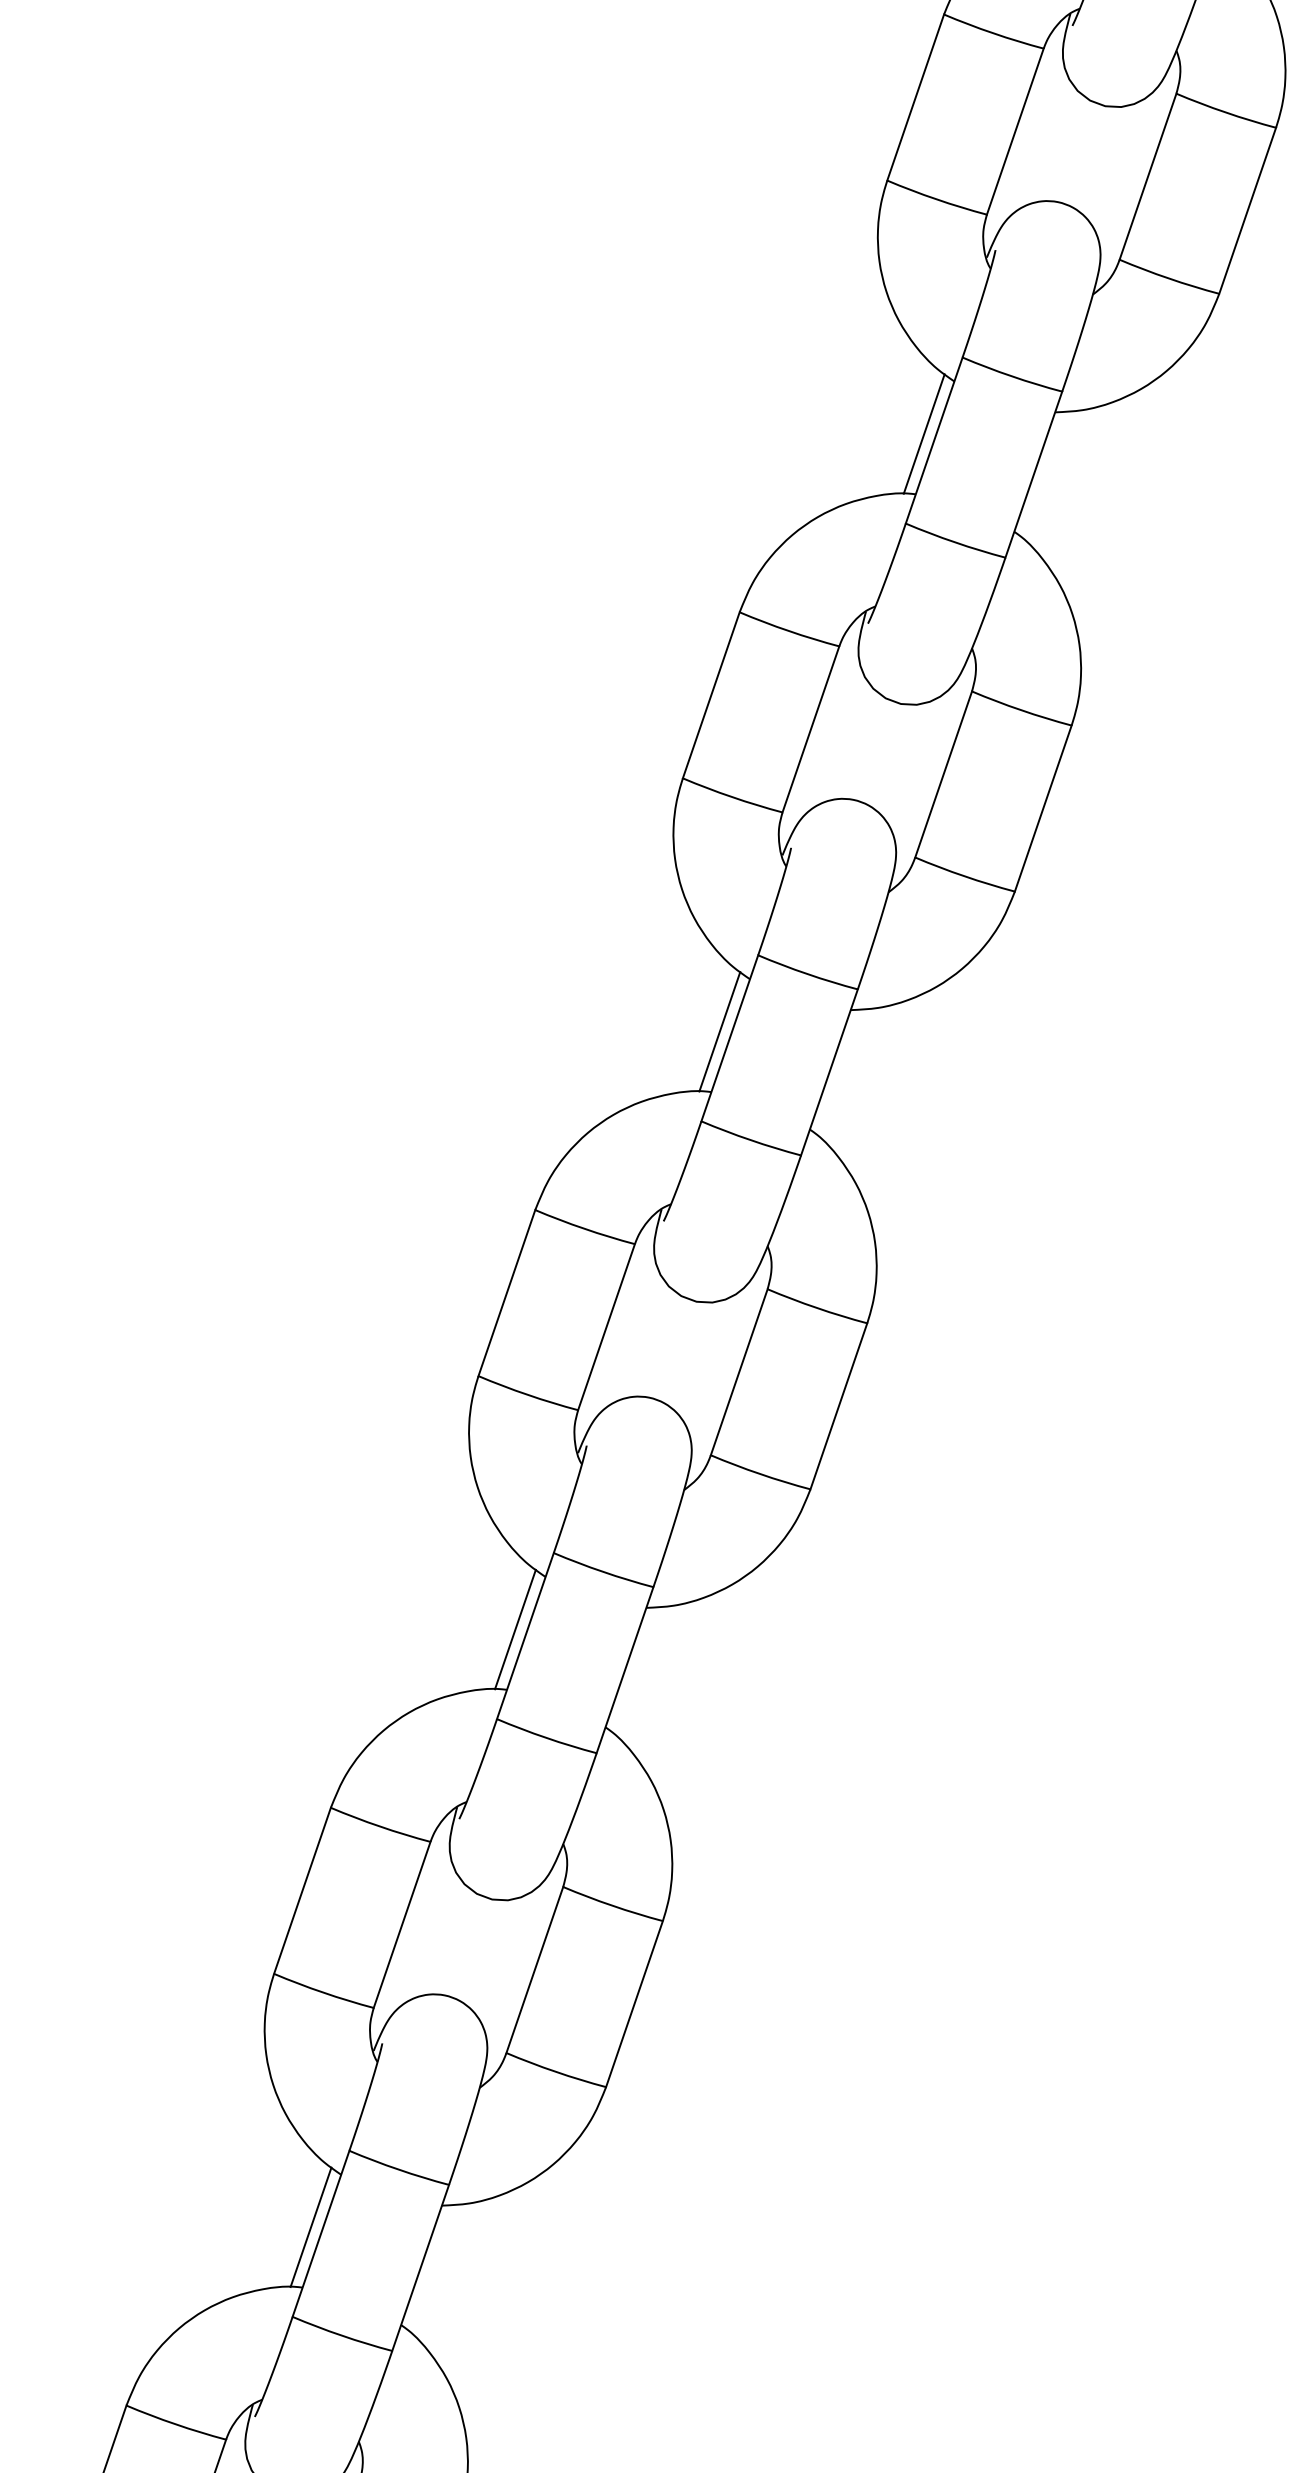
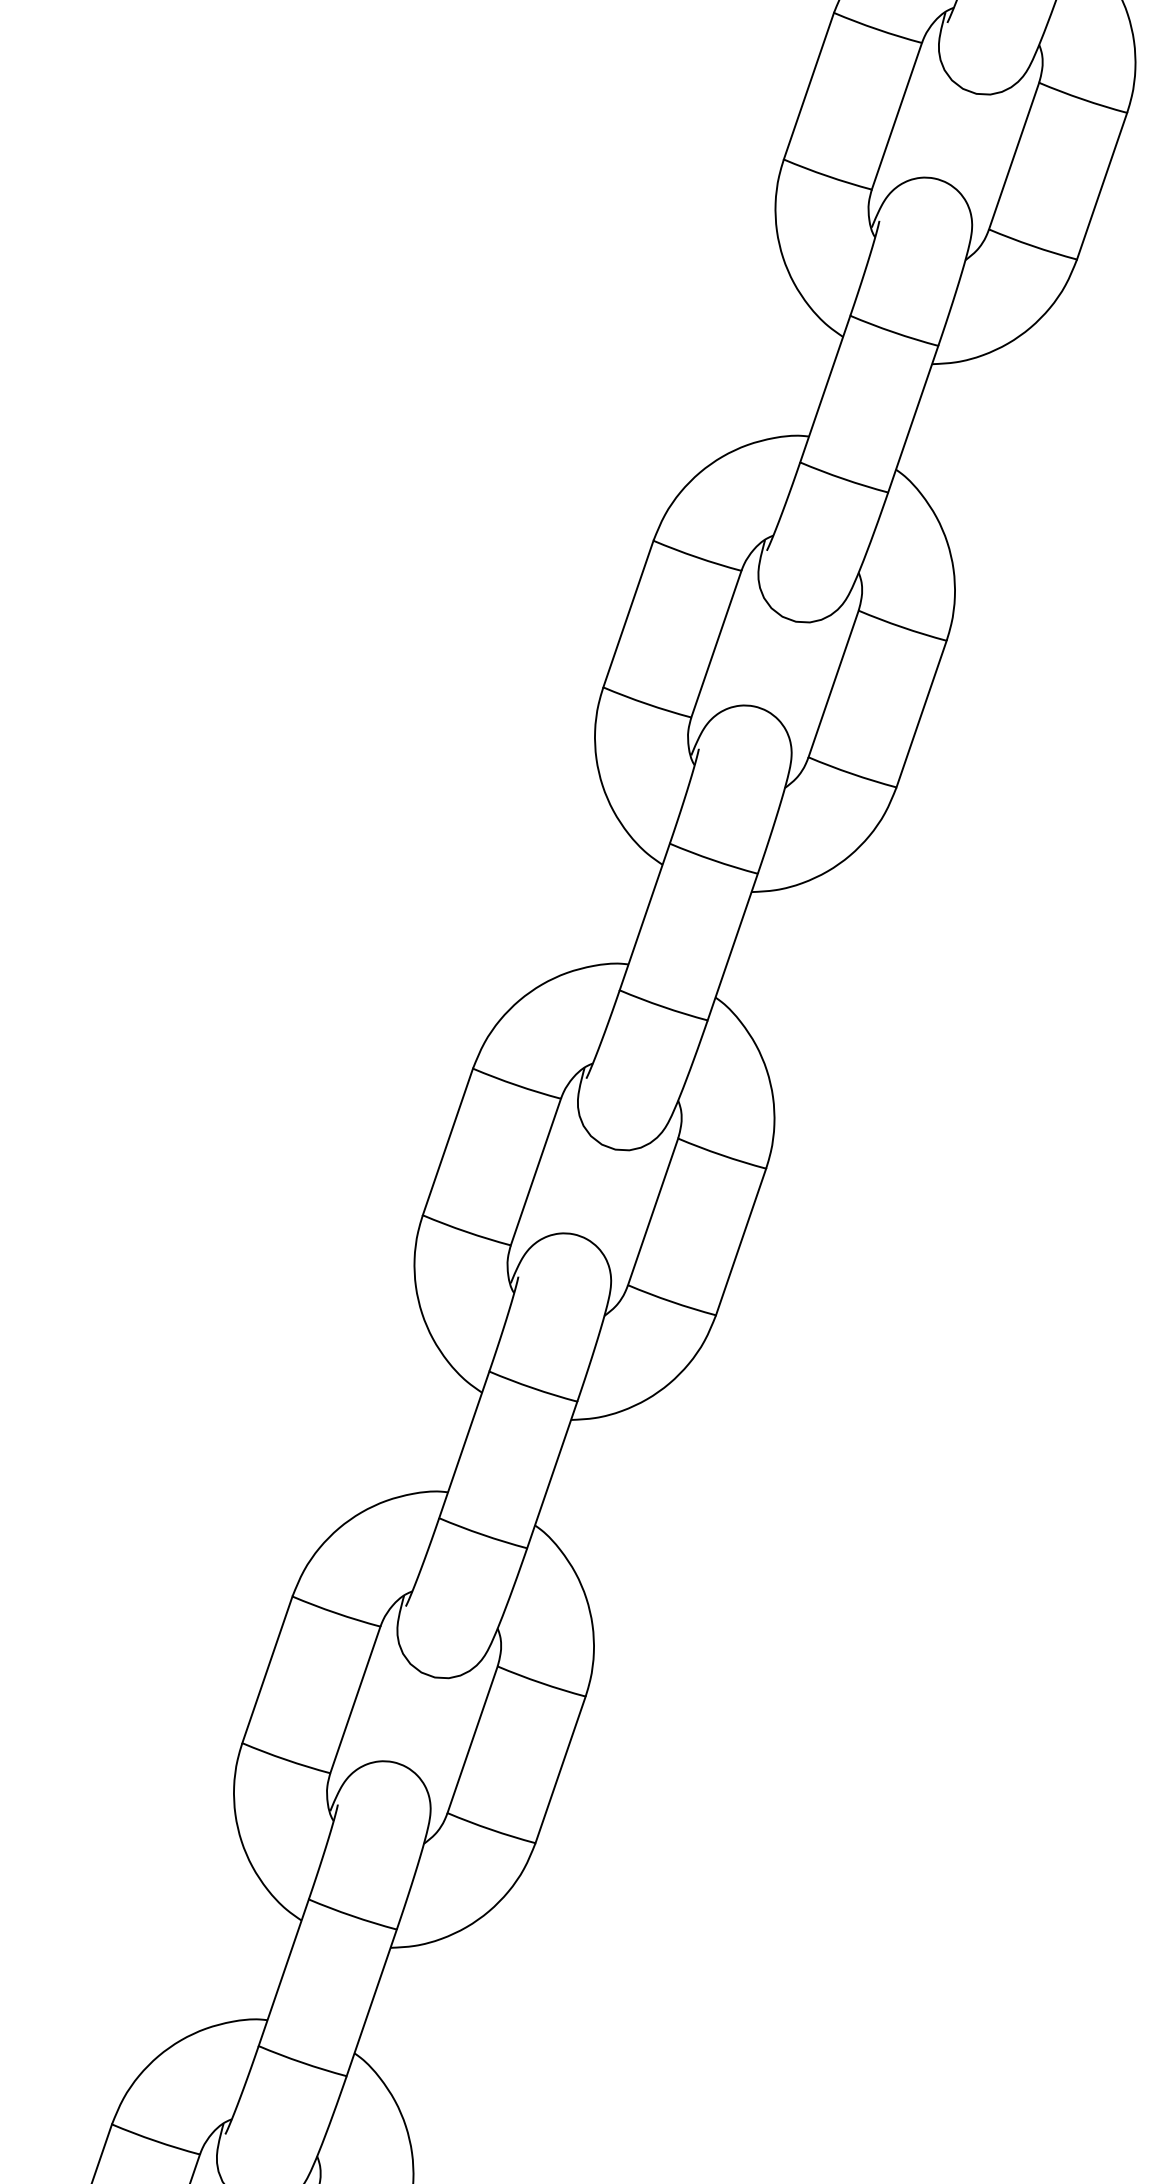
line: (923, 433) -> (815, 382), removed
line: (719, 1031) -> (635, 910), removed
line: (515, 1629) -> (455, 1439), removed
line: (310, 2227) -> (274, 1967), removed

